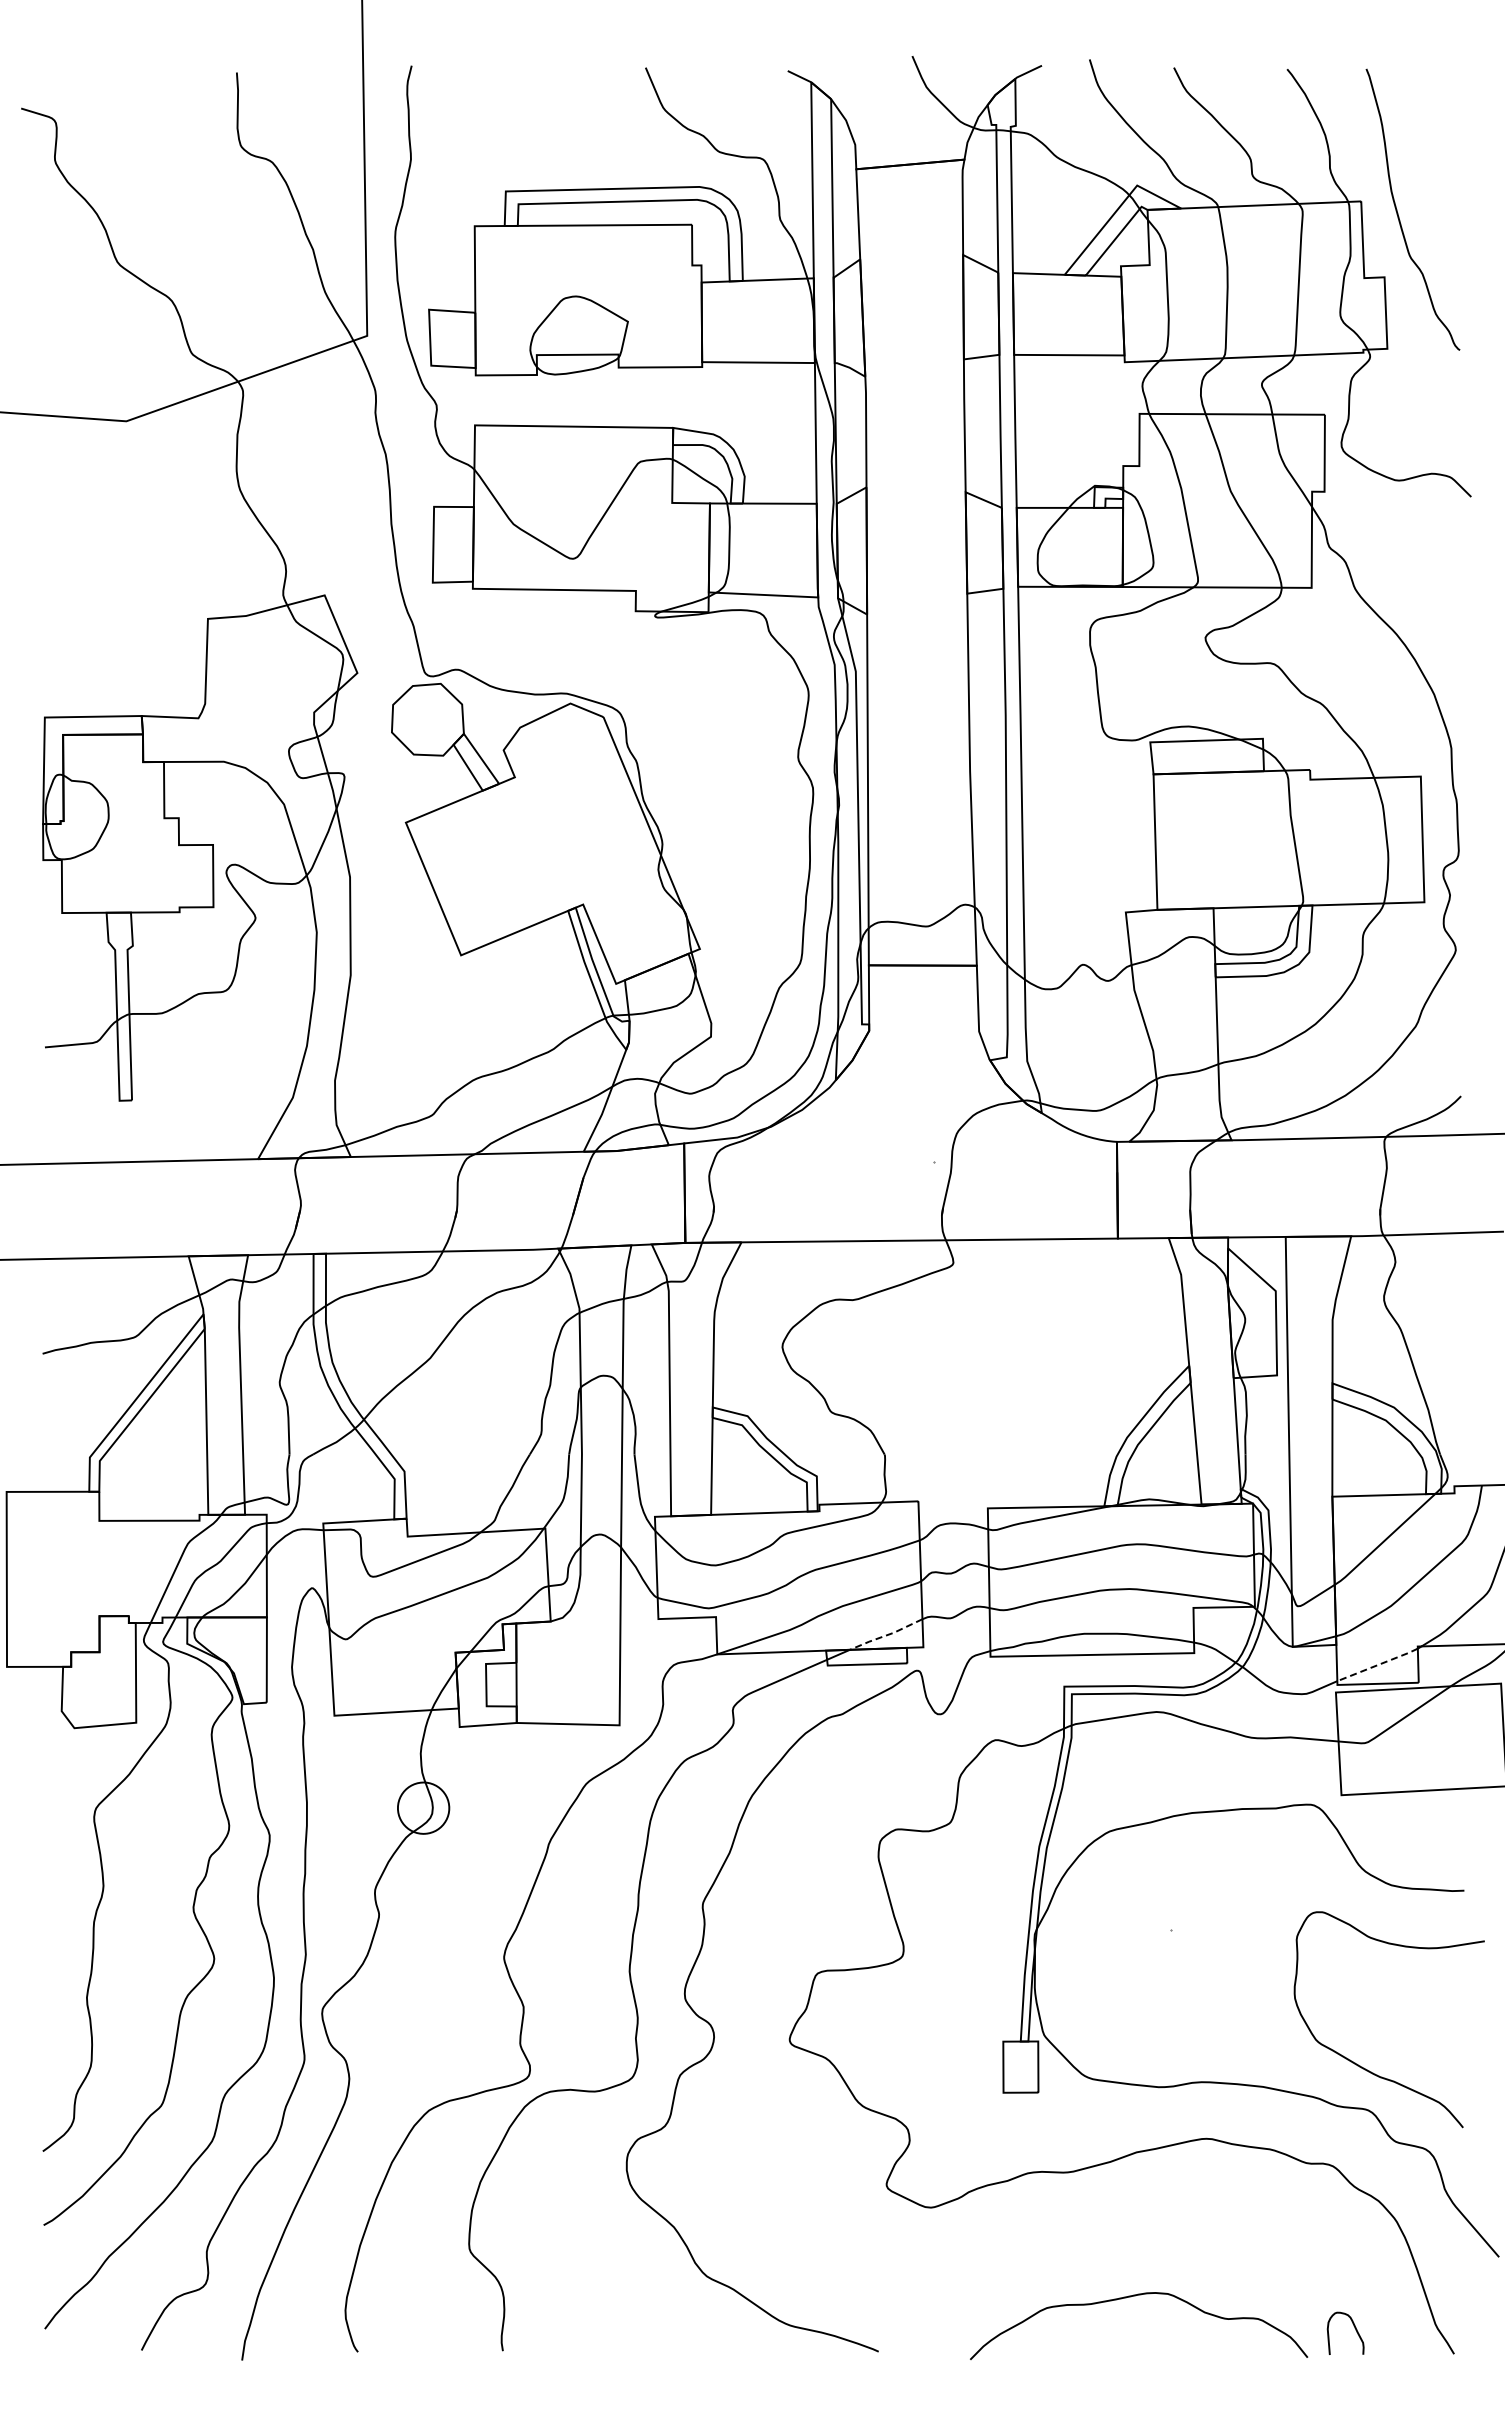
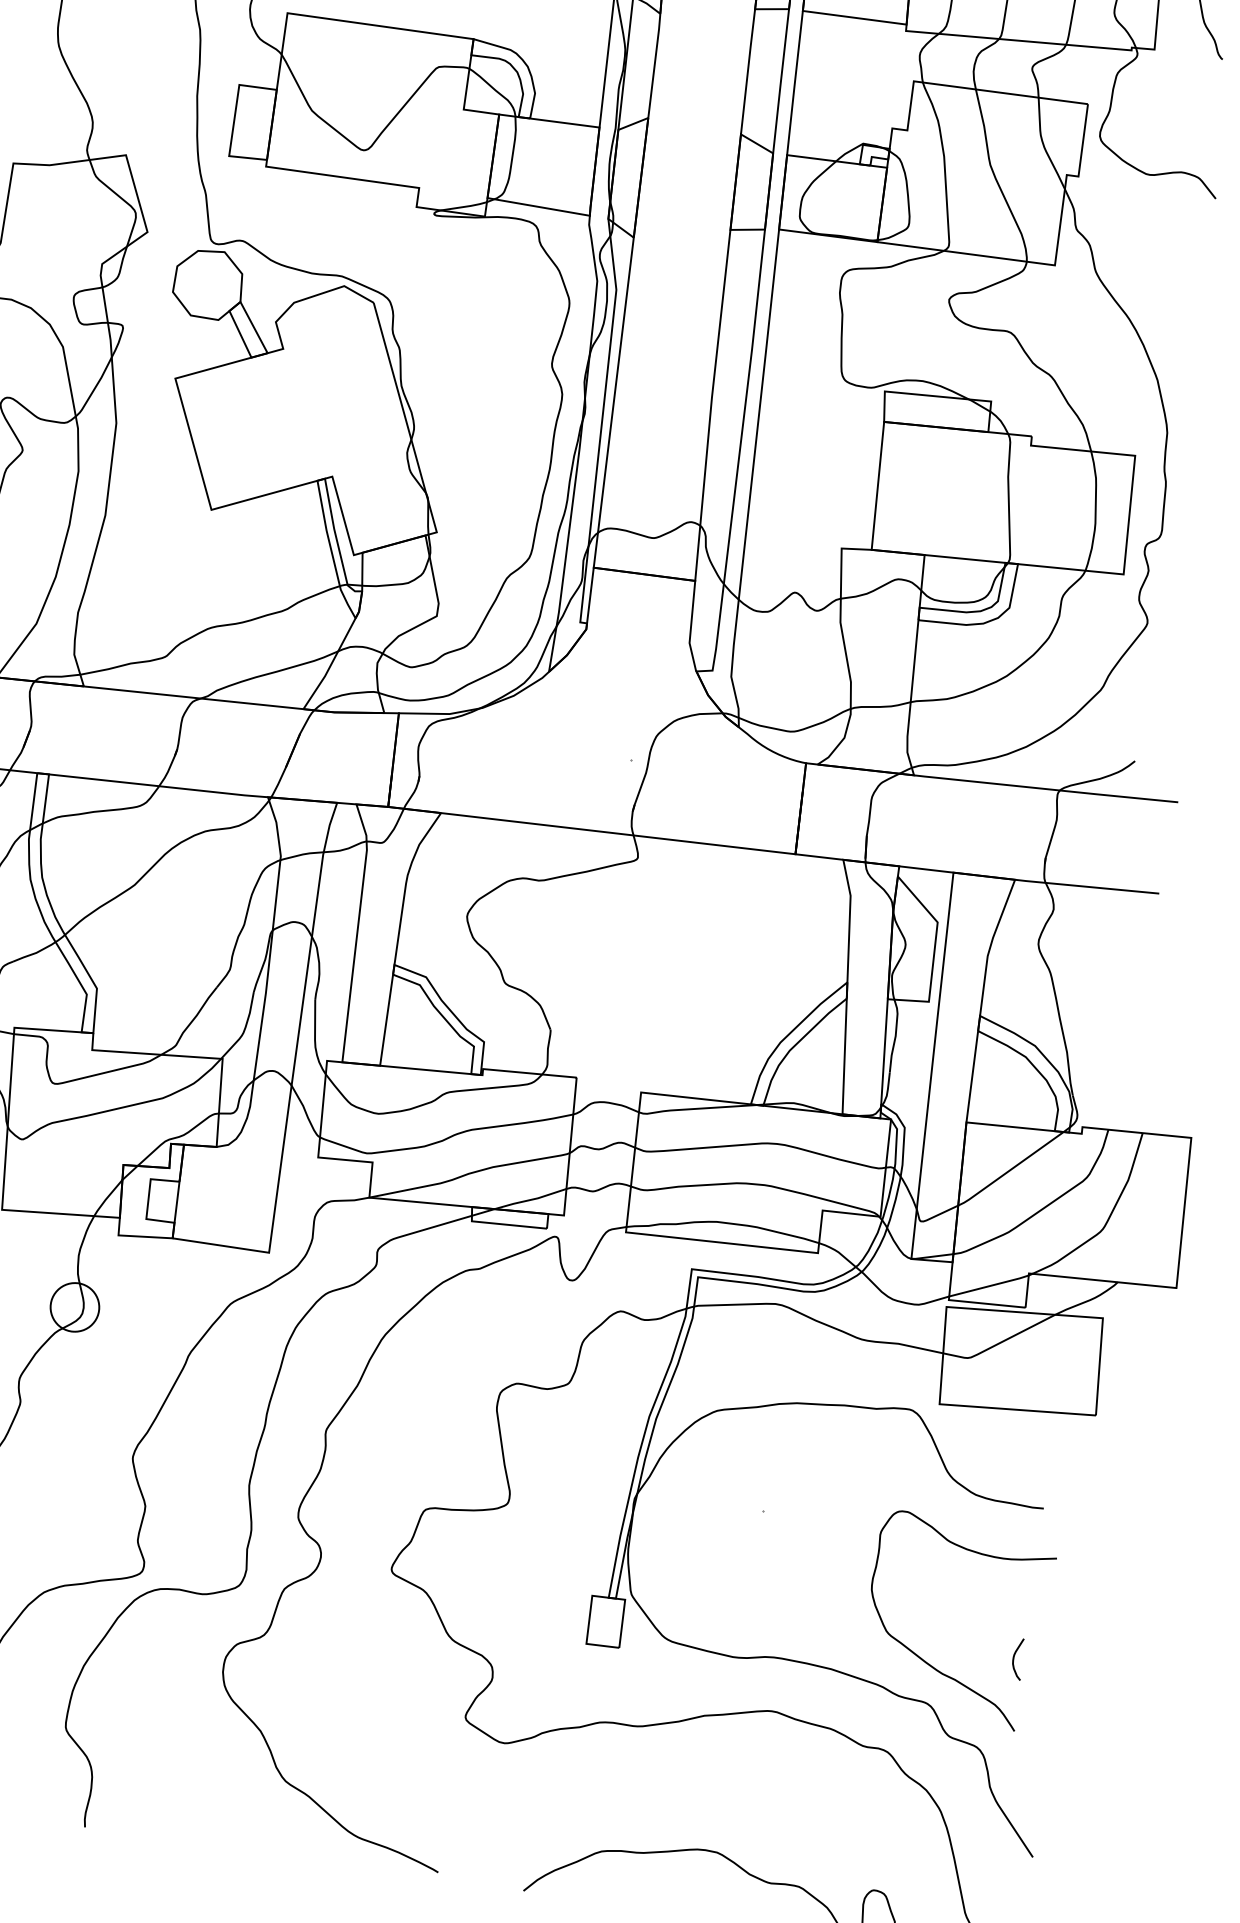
line: (886, 1635) -> (530, 1199), dashed -> solid
line: (1378, 1665) -> (989, 1286), dashed -> solid
curve: (1453, 2051) -> (1014, 1658), added

